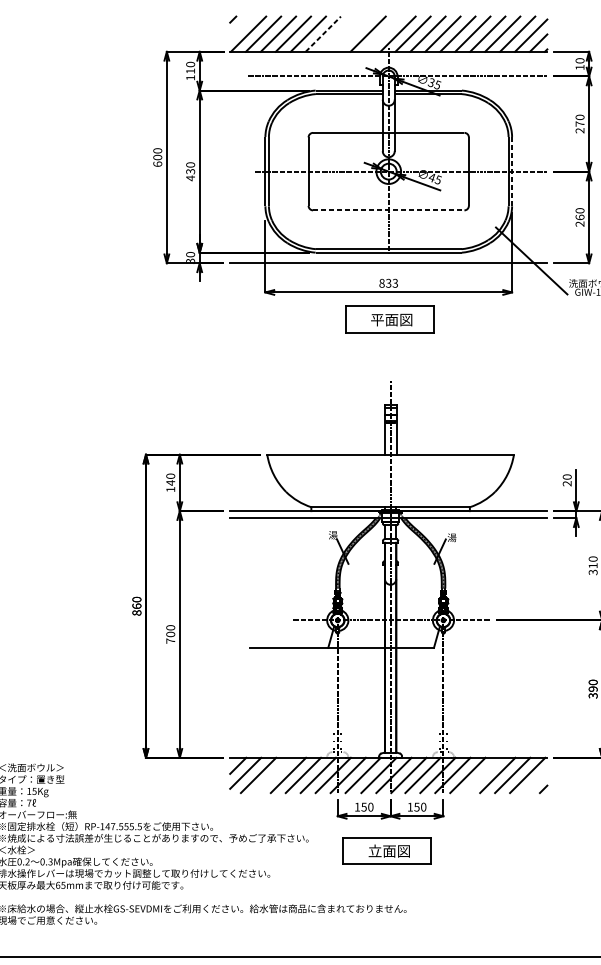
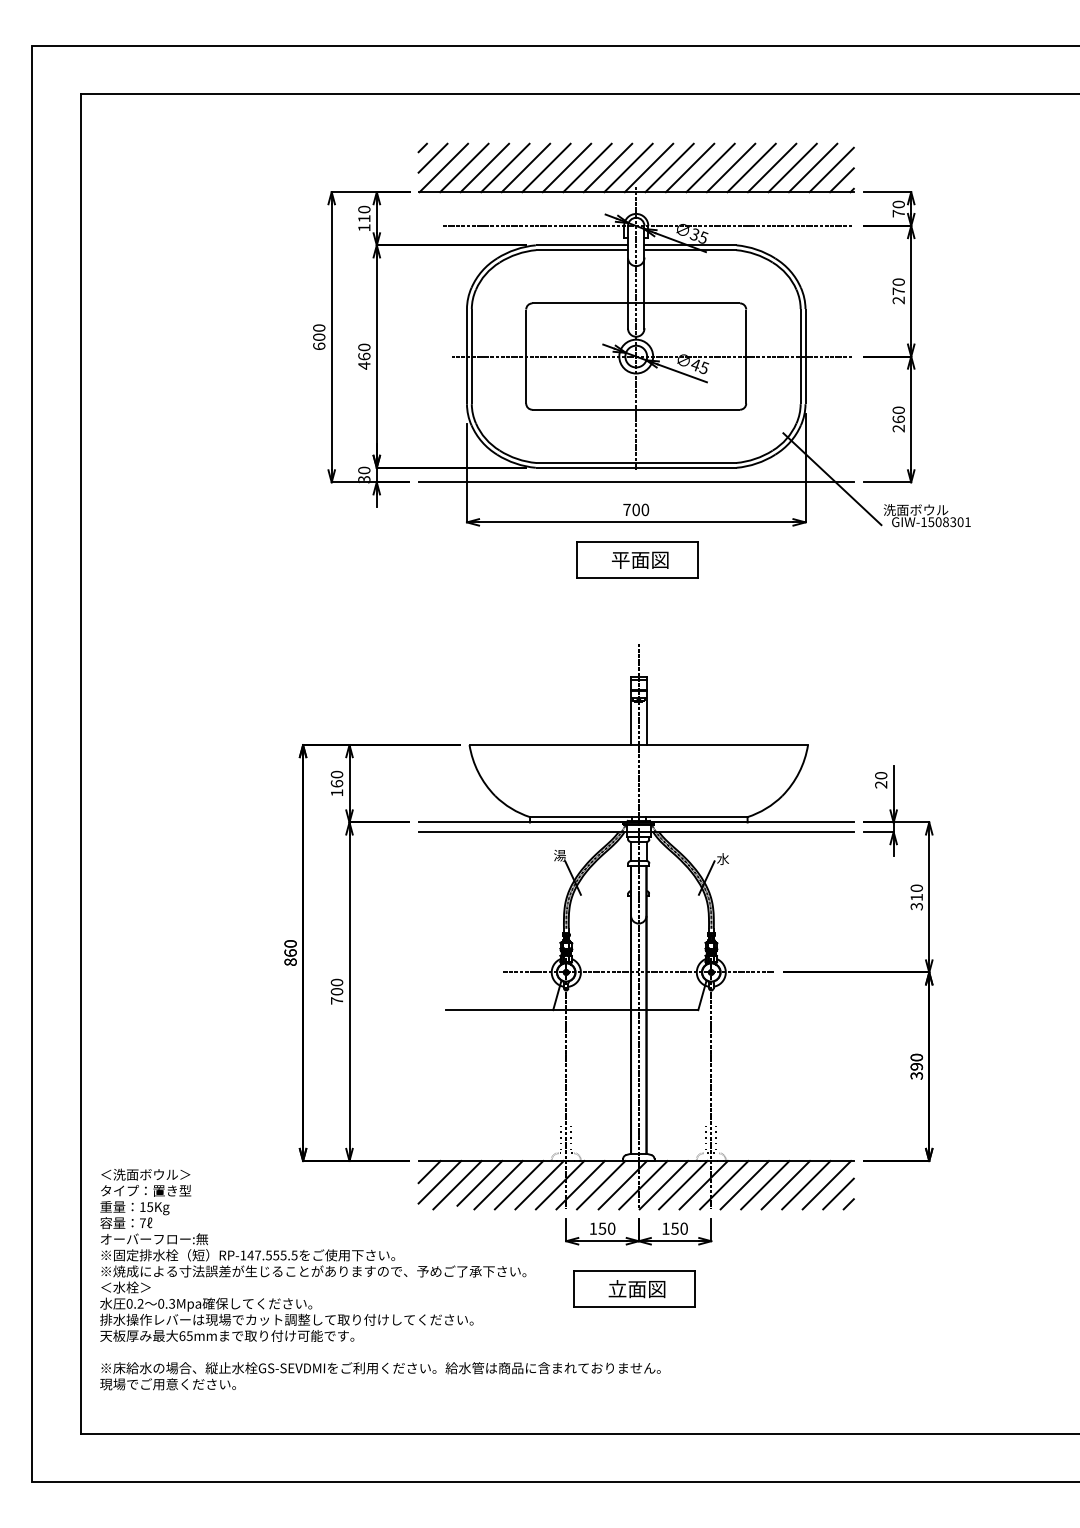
line: (240, 26) -> (432, 157), added
line: (323, 33) -> (546, 167), dashed -> solid
line: (337, 33) -> (566, 167), added
line: (353, 33) -> (587, 167), added
line: (383, 33) -> (628, 167), added
text: (579, 67) -> (898, 213), 10 -> 70
text: (190, 171) -> (364, 356), 430 -> 460
line: (512, 171) -> (805, 356), dashed -> solid
line: (388, 210) -> (636, 409), dashed -> solid
text: (388, 283) -> (636, 509), 833 -> 700
text: (170, 482) -> (336, 783), 140 -> 160
text: (452, 538) -> (723, 859), 湯 -> 水
line: (274, 774) -> (479, 1183), added
line: (482, 775) -> (765, 1185), added
line: (536, 781) -> (838, 1193), added

